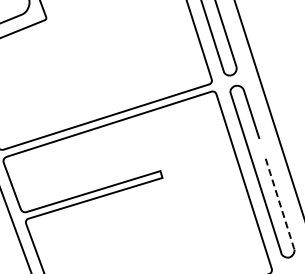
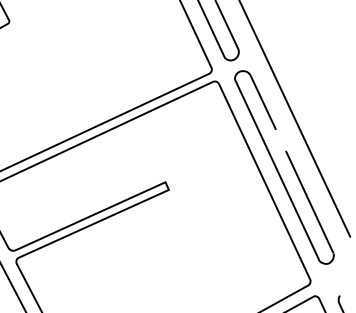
line: (280, 204) -> (310, 203), dashed -> solid

